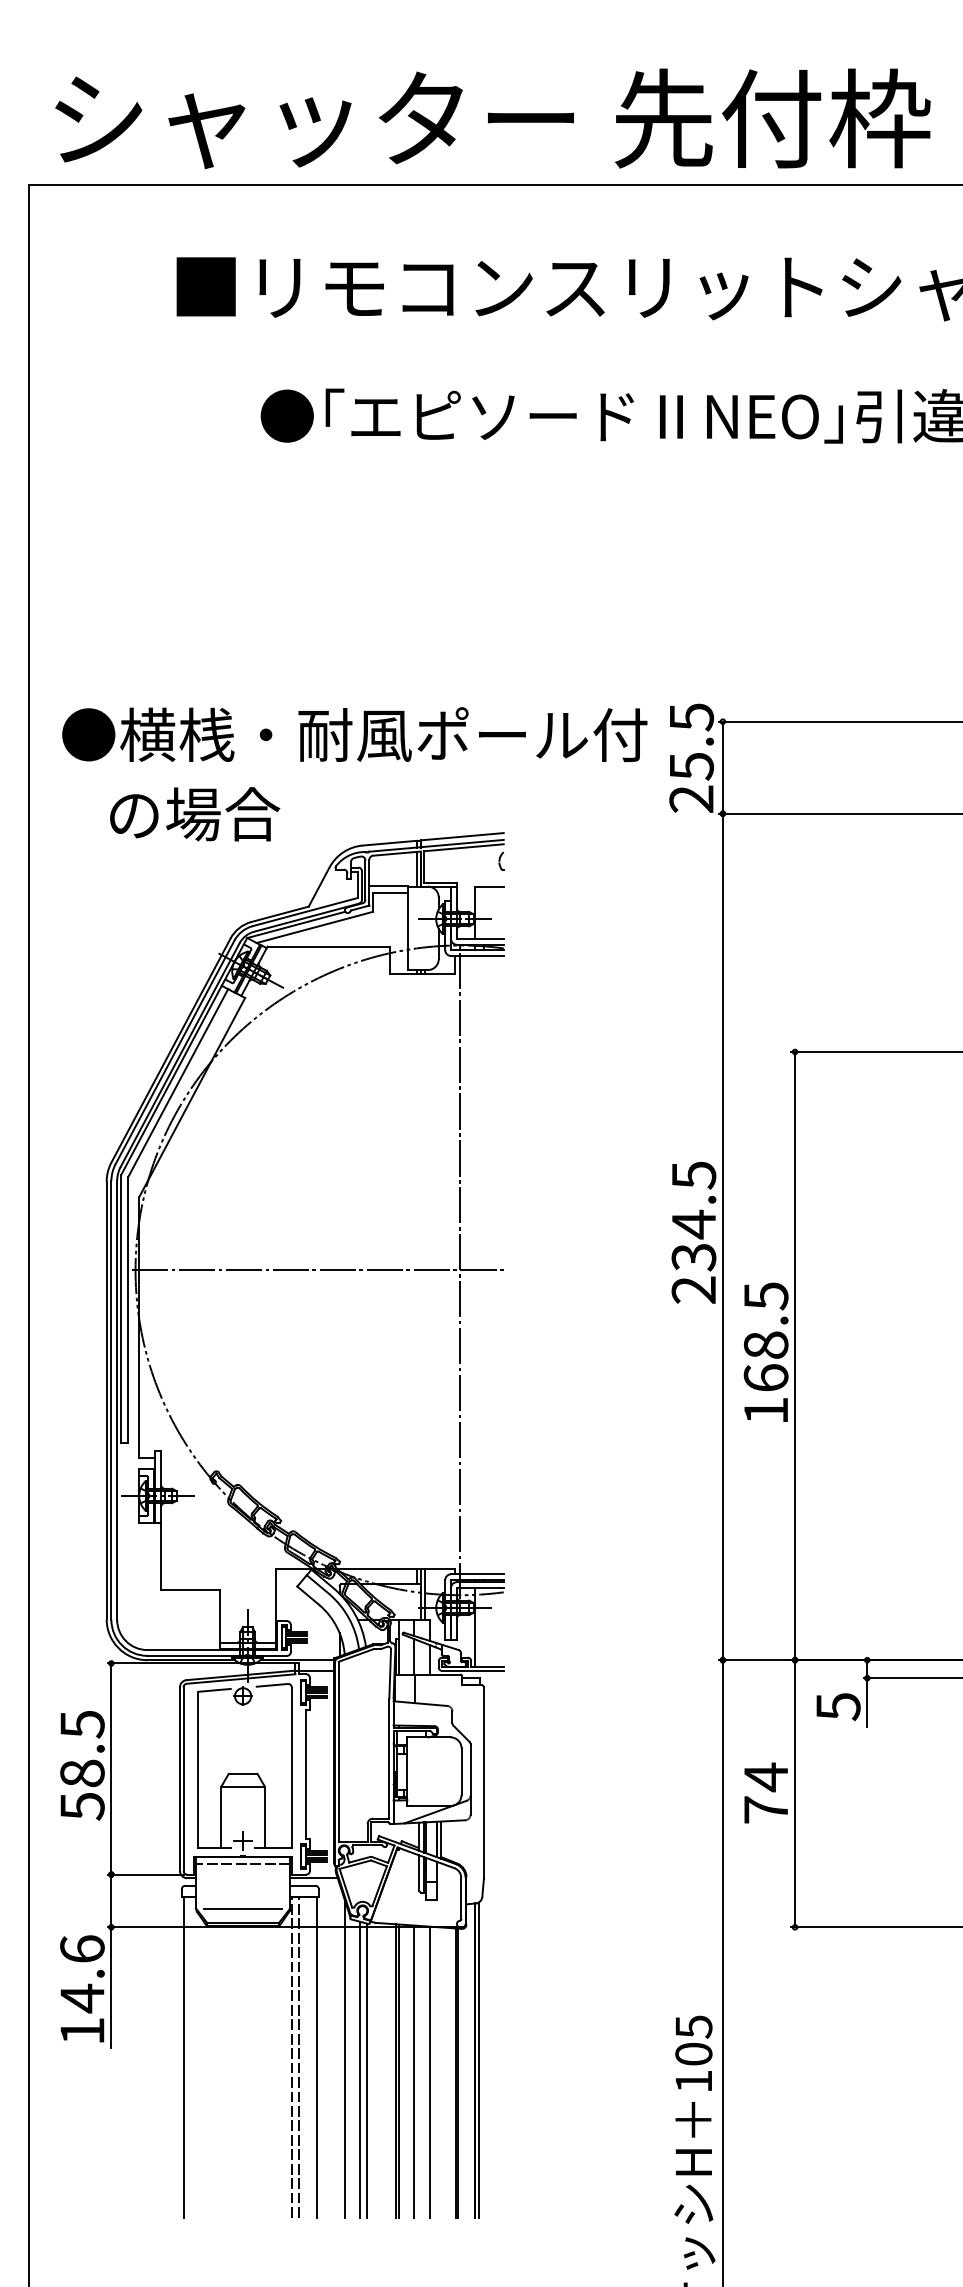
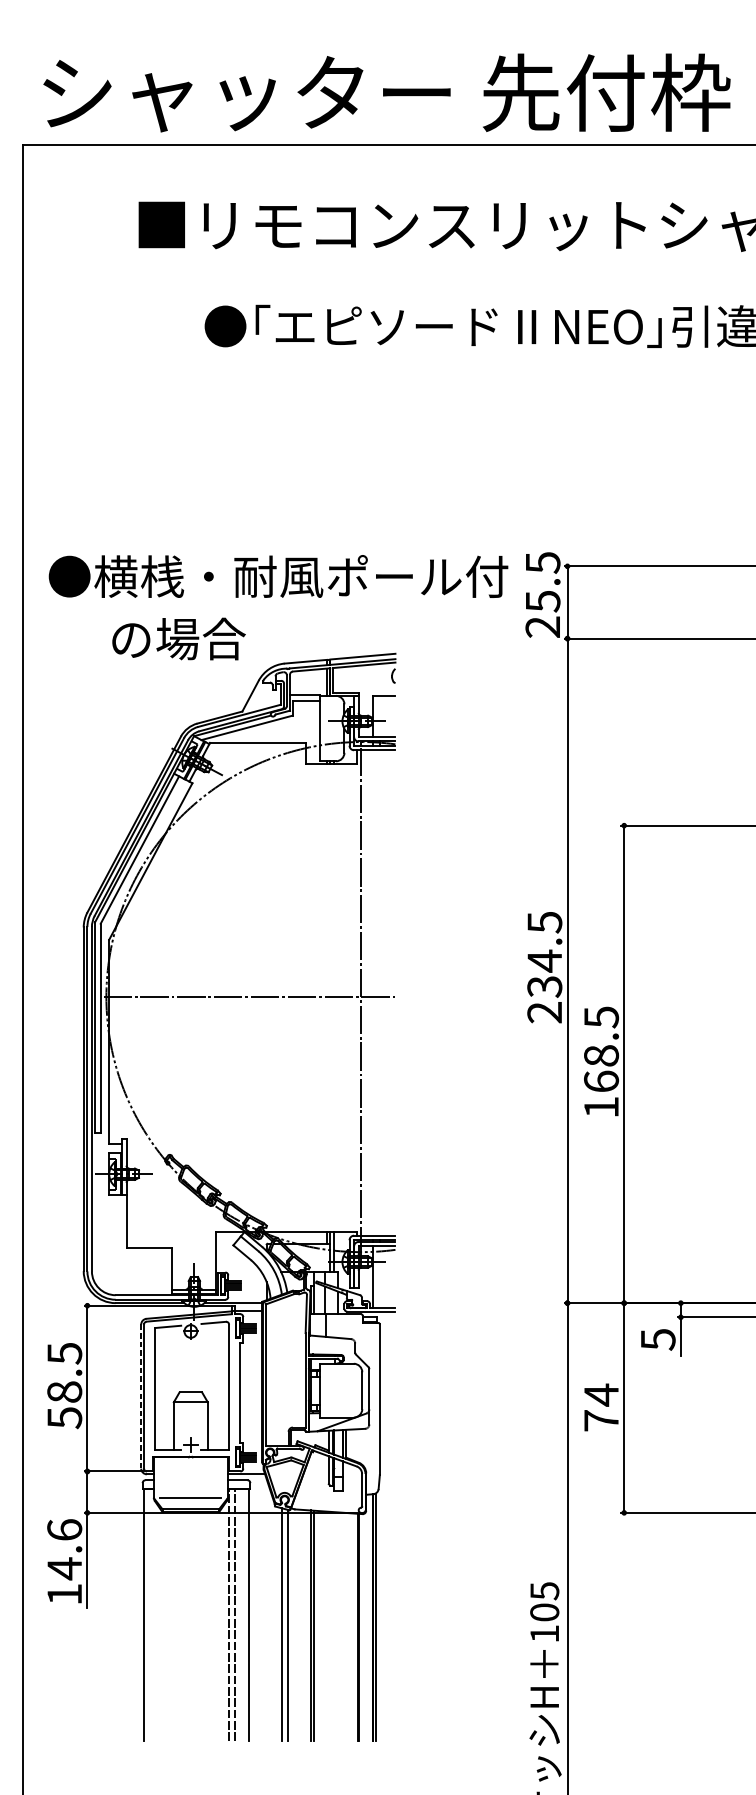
text: (195, 814) -> (179, 639), moved
line: (179, 1779) -> (140, 1396), solid -> dashed
line: (243, 1863) -> (191, 1462), removed
line: (344, 2059) -> (270, 1616), removed
line: (414, 2071) -> (325, 1626), removed
line: (430, 2071) -> (337, 1626), removed

